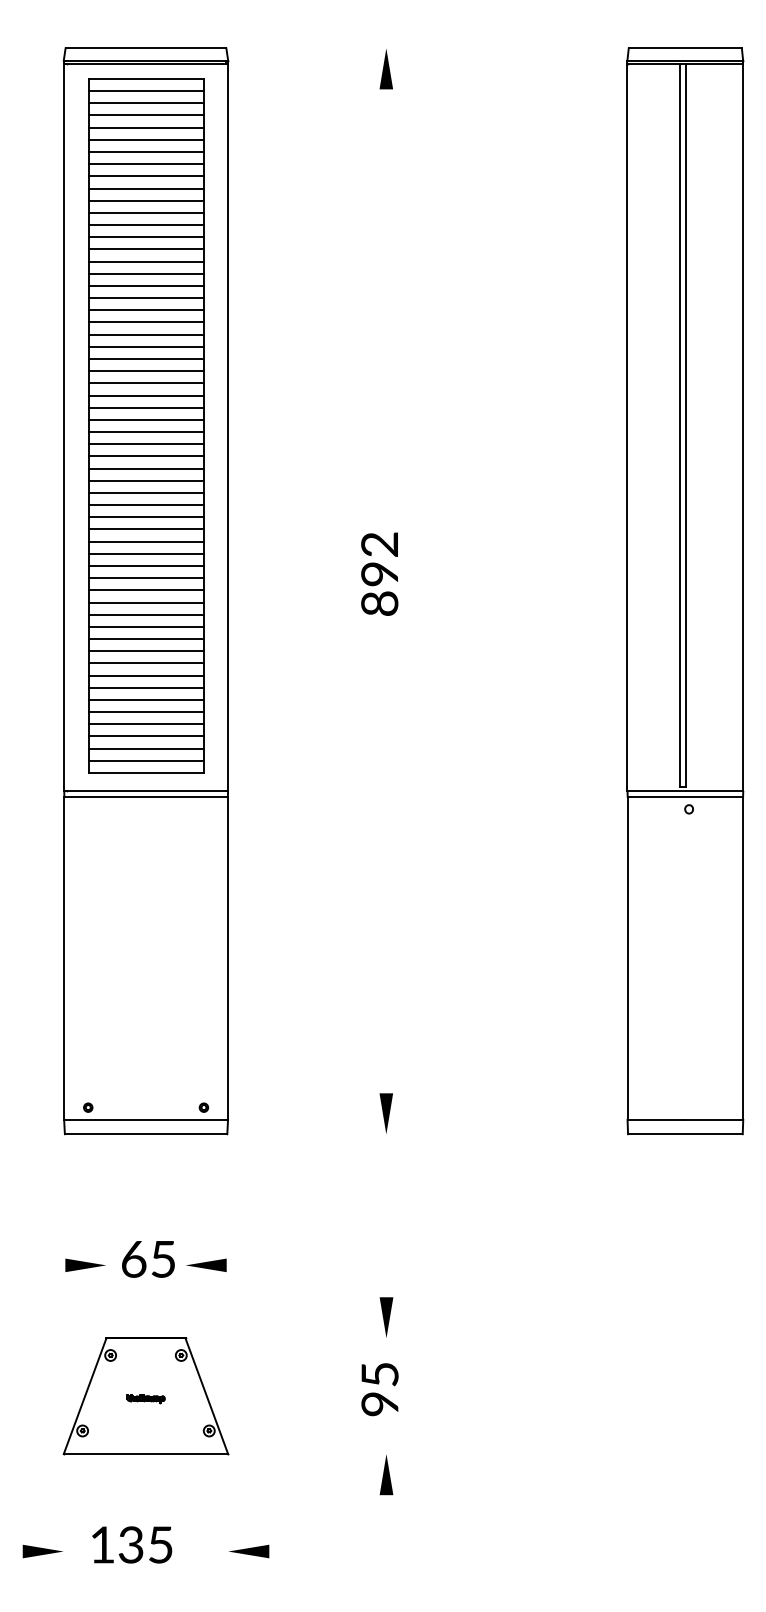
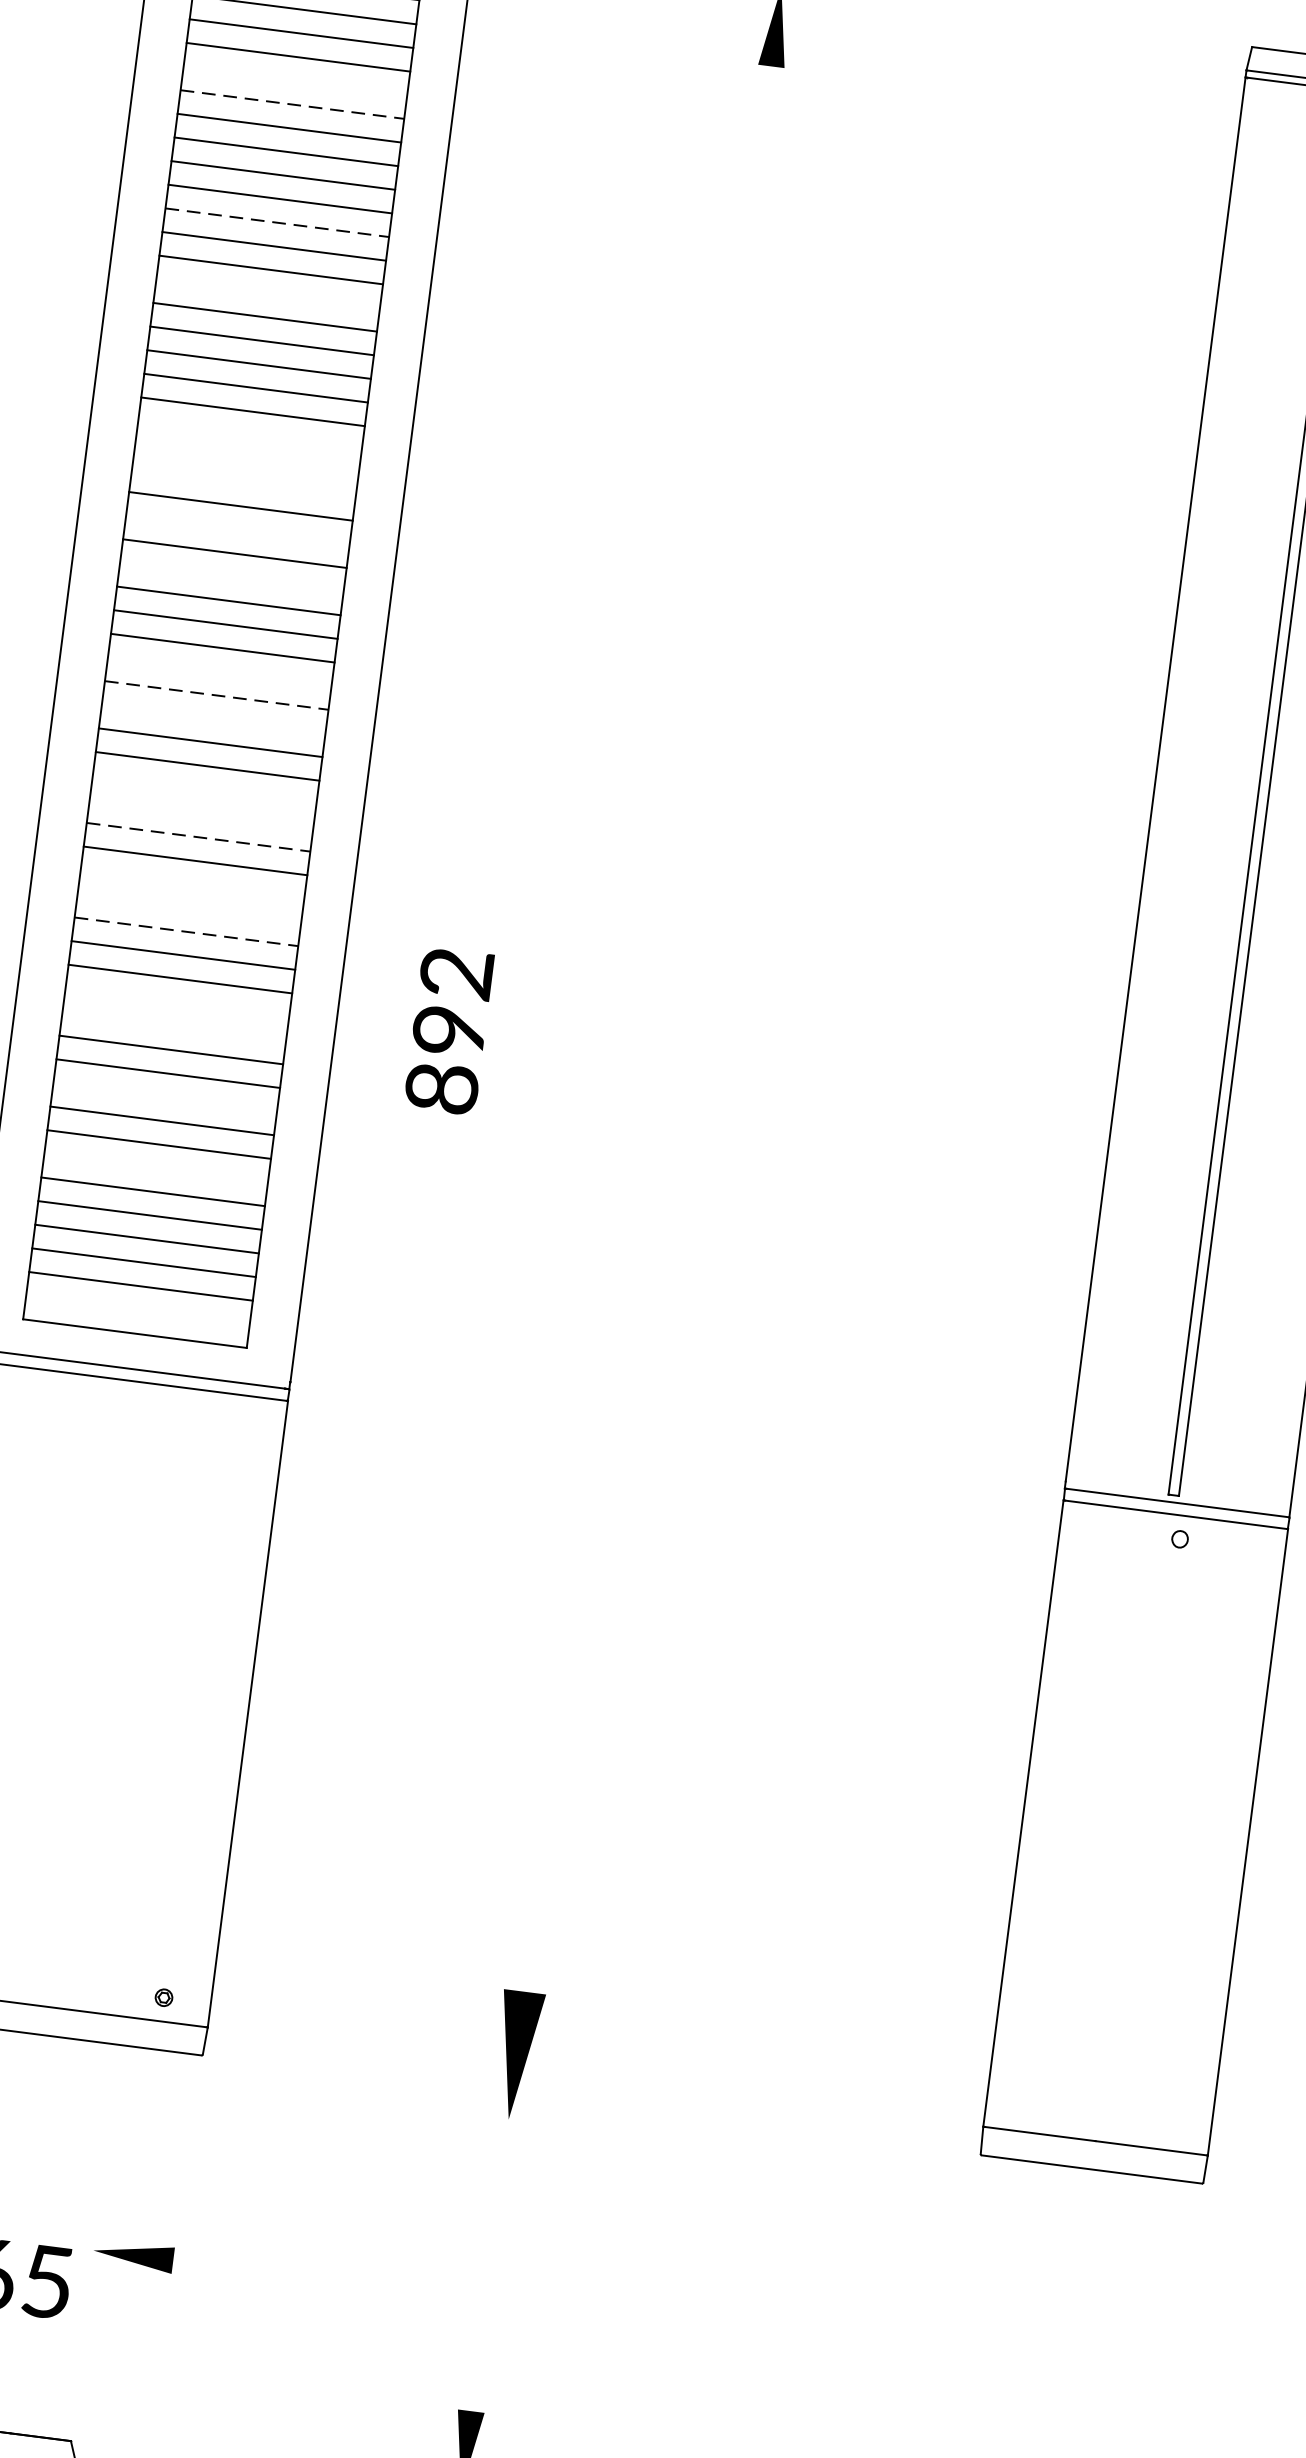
line: (145, 127) -> (294, 80), removed
line: (146, 139) -> (293, 104), solid -> dashed
line: (146, 200) -> (278, 222), solid -> dashed
line: (145, 237) -> (266, 294), removed
line: (145, 310) -> (248, 435), removed
line: (145, 322) -> (245, 459), removed
line: (145, 334) -> (242, 482), removed
line: (145, 358) -> (236, 528), removed
line: (145, 383) -> (230, 577), removed
line: (145, 432) -> (218, 672), removed
line: (146, 444) -> (217, 696), solid -> dashed
line: (145, 456) -> (212, 719), removed
line: (145, 492) -> (203, 789), removed
line: (145, 505) -> (200, 814), removed
line: (146, 517) -> (199, 837), solid -> dashed
line: (145, 541) -> (191, 884), removed
line: (145, 553) -> (188, 907), removed
line: (146, 565) -> (187, 930), solid -> dashed
text: (379, 573) -> (448, 1029), moved
line: (145, 602) -> (176, 1002), removed
line: (145, 614) -> (173, 1025), removed
line: (145, 651) -> (164, 1097), removed
line: (145, 687) -> (155, 1167), removed
line: (145, 760) -> (136, 1309), removed
part: (385, 1113) -> (515, 2054), size x1.6
part: (206, 1264) -> (134, 2253), moved

